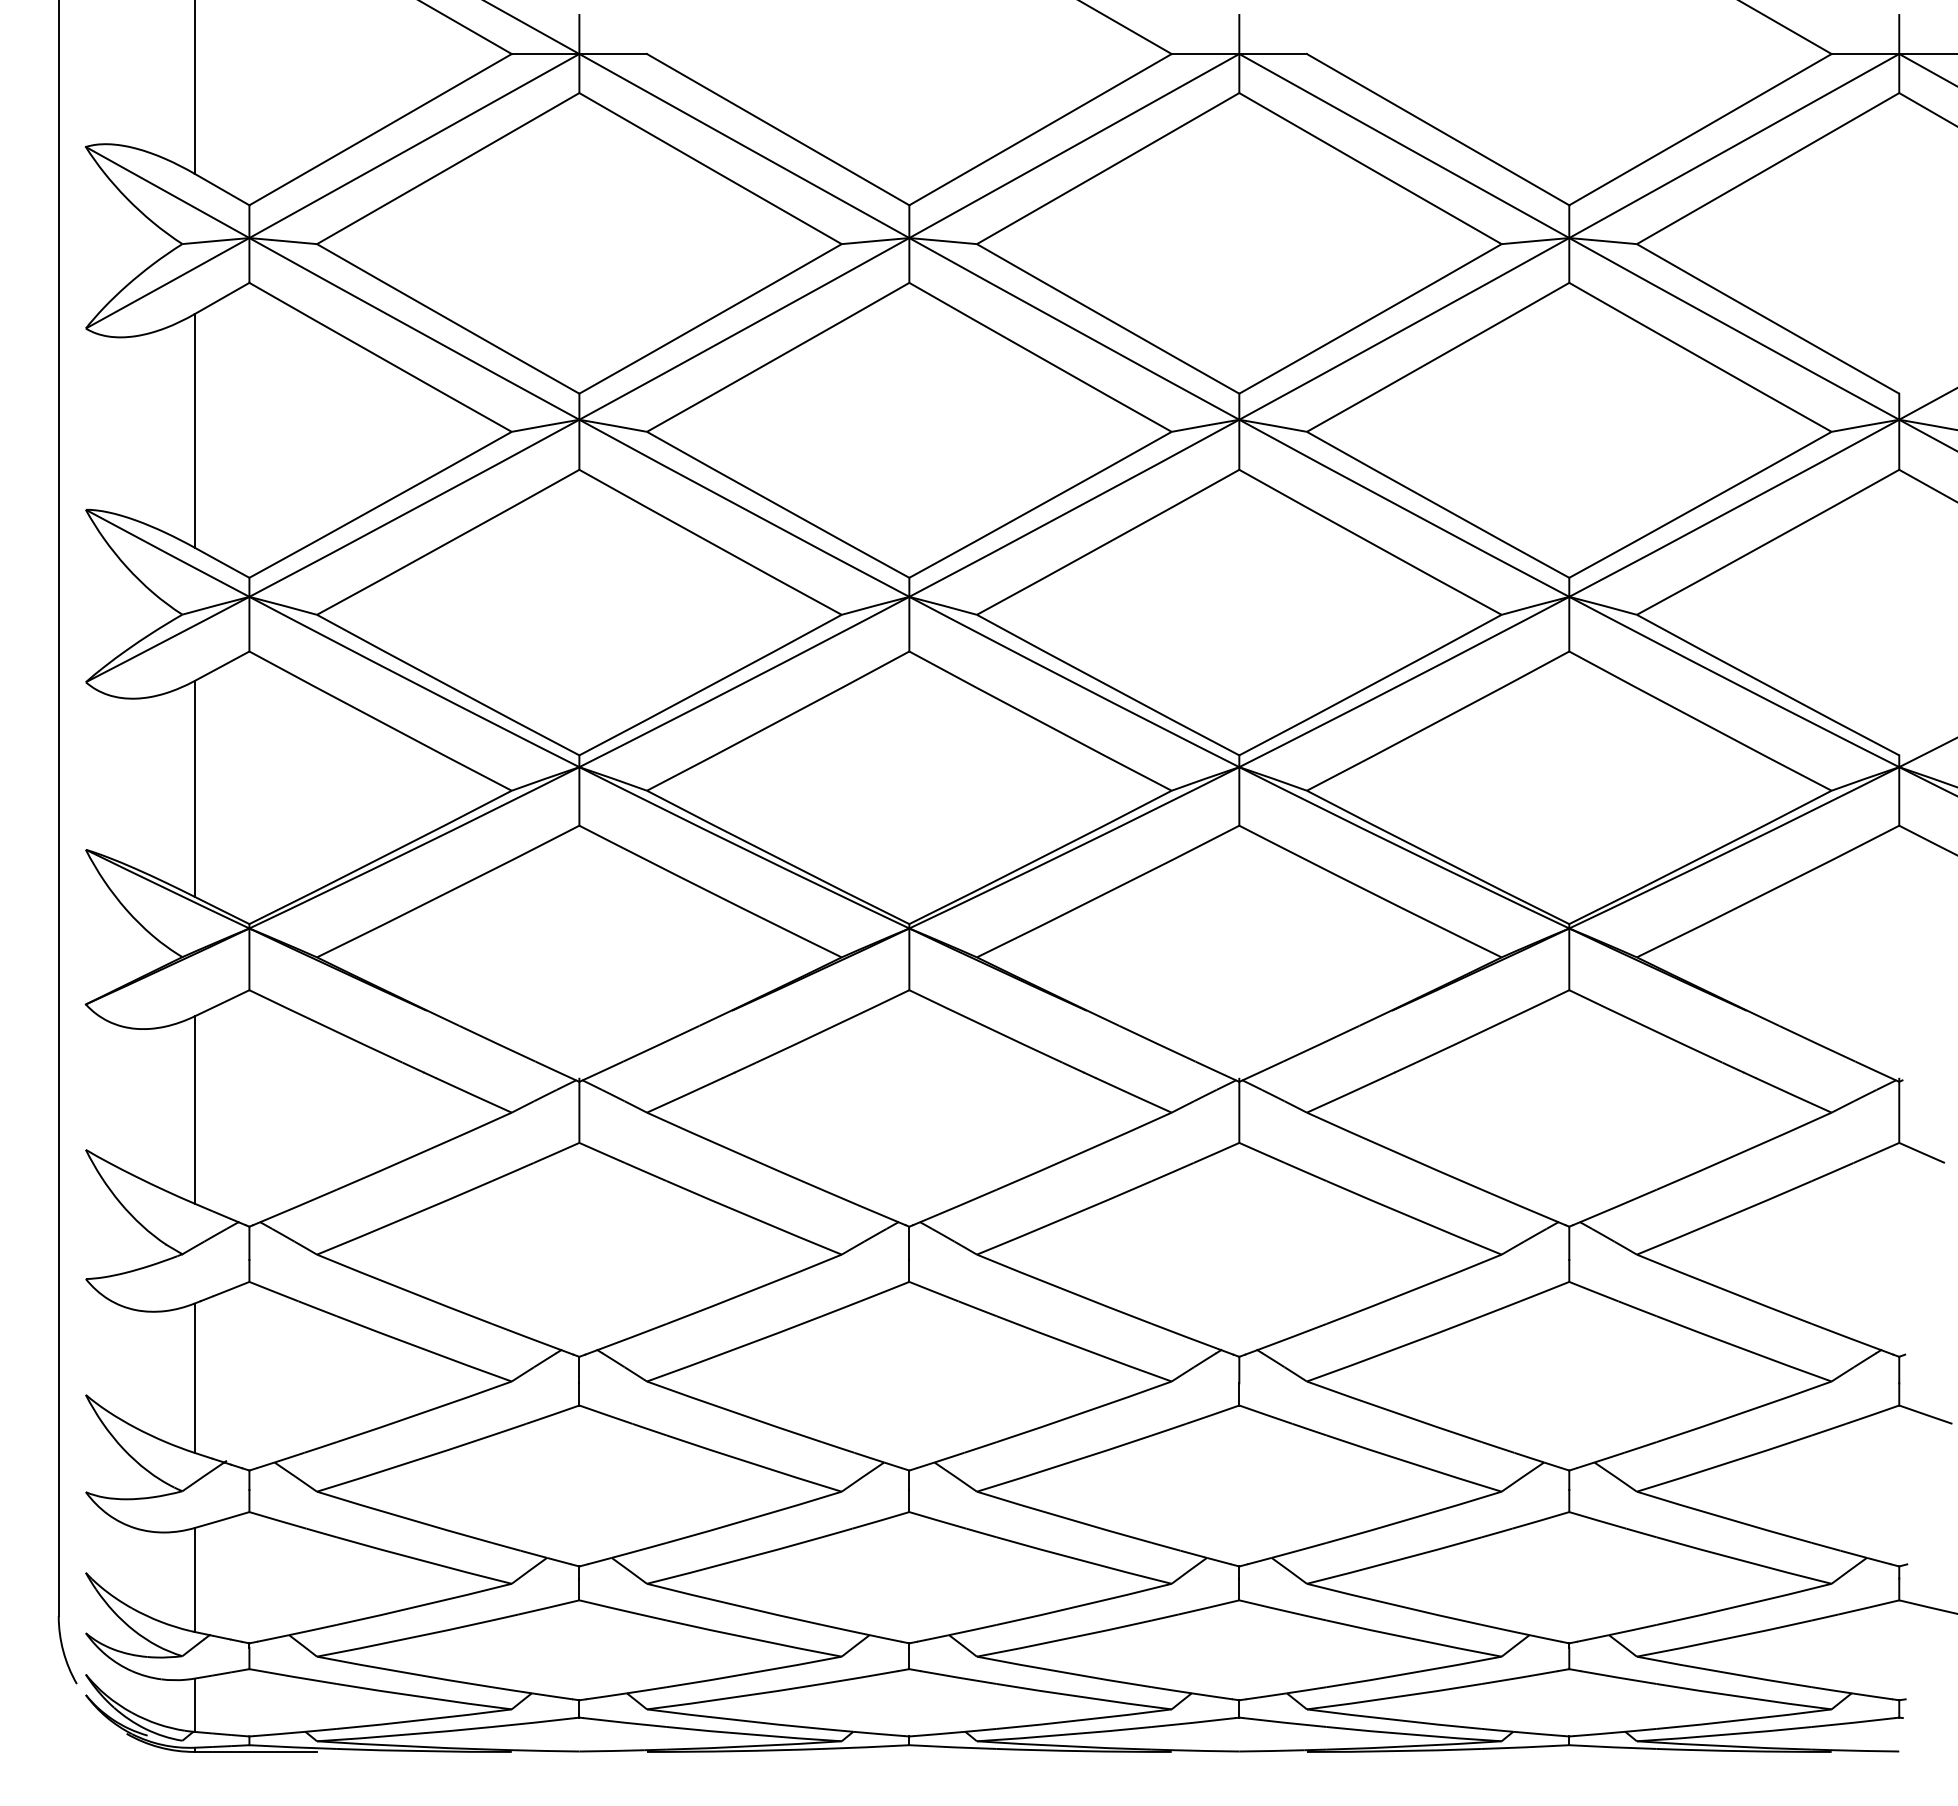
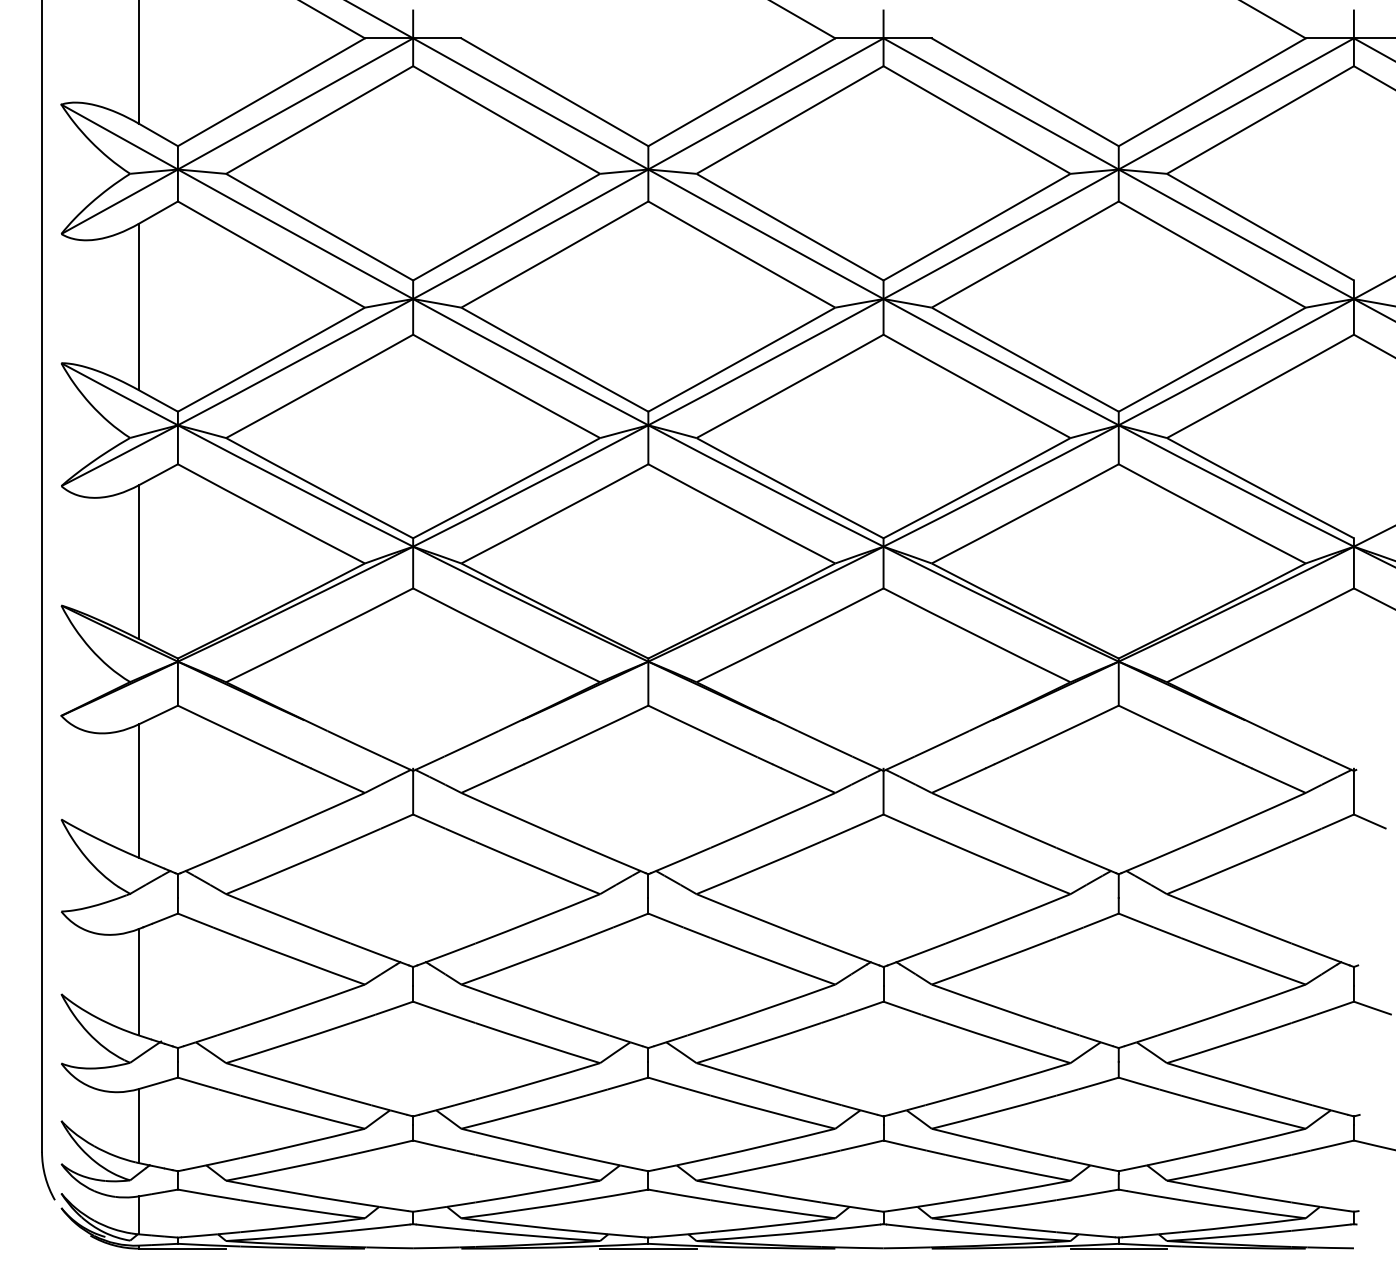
line: (908, 1751) -> (647, 1248), added
line: (1568, 1751) -> (1118, 1248), added

